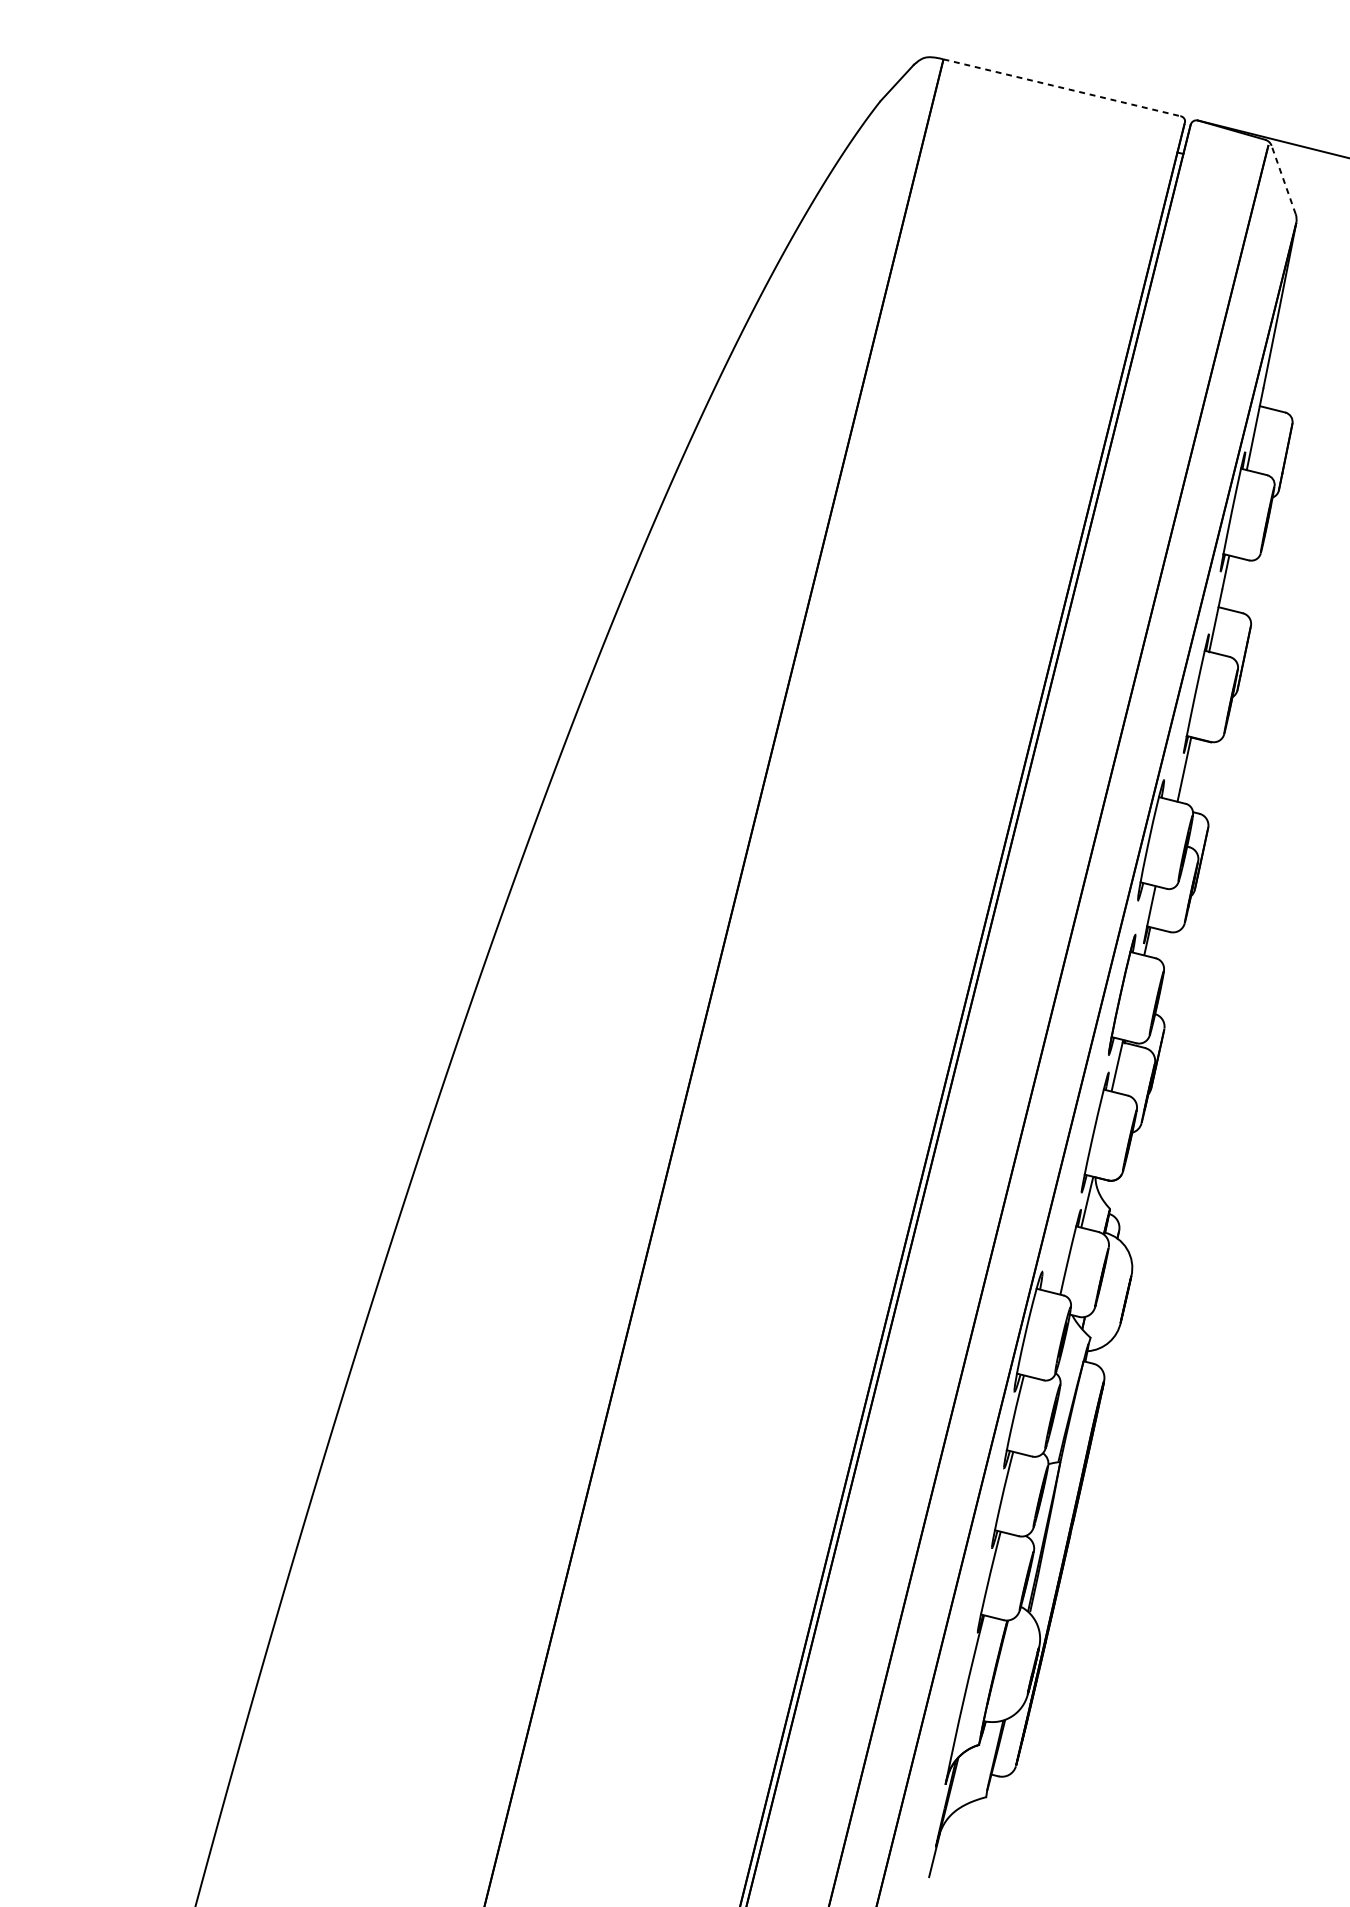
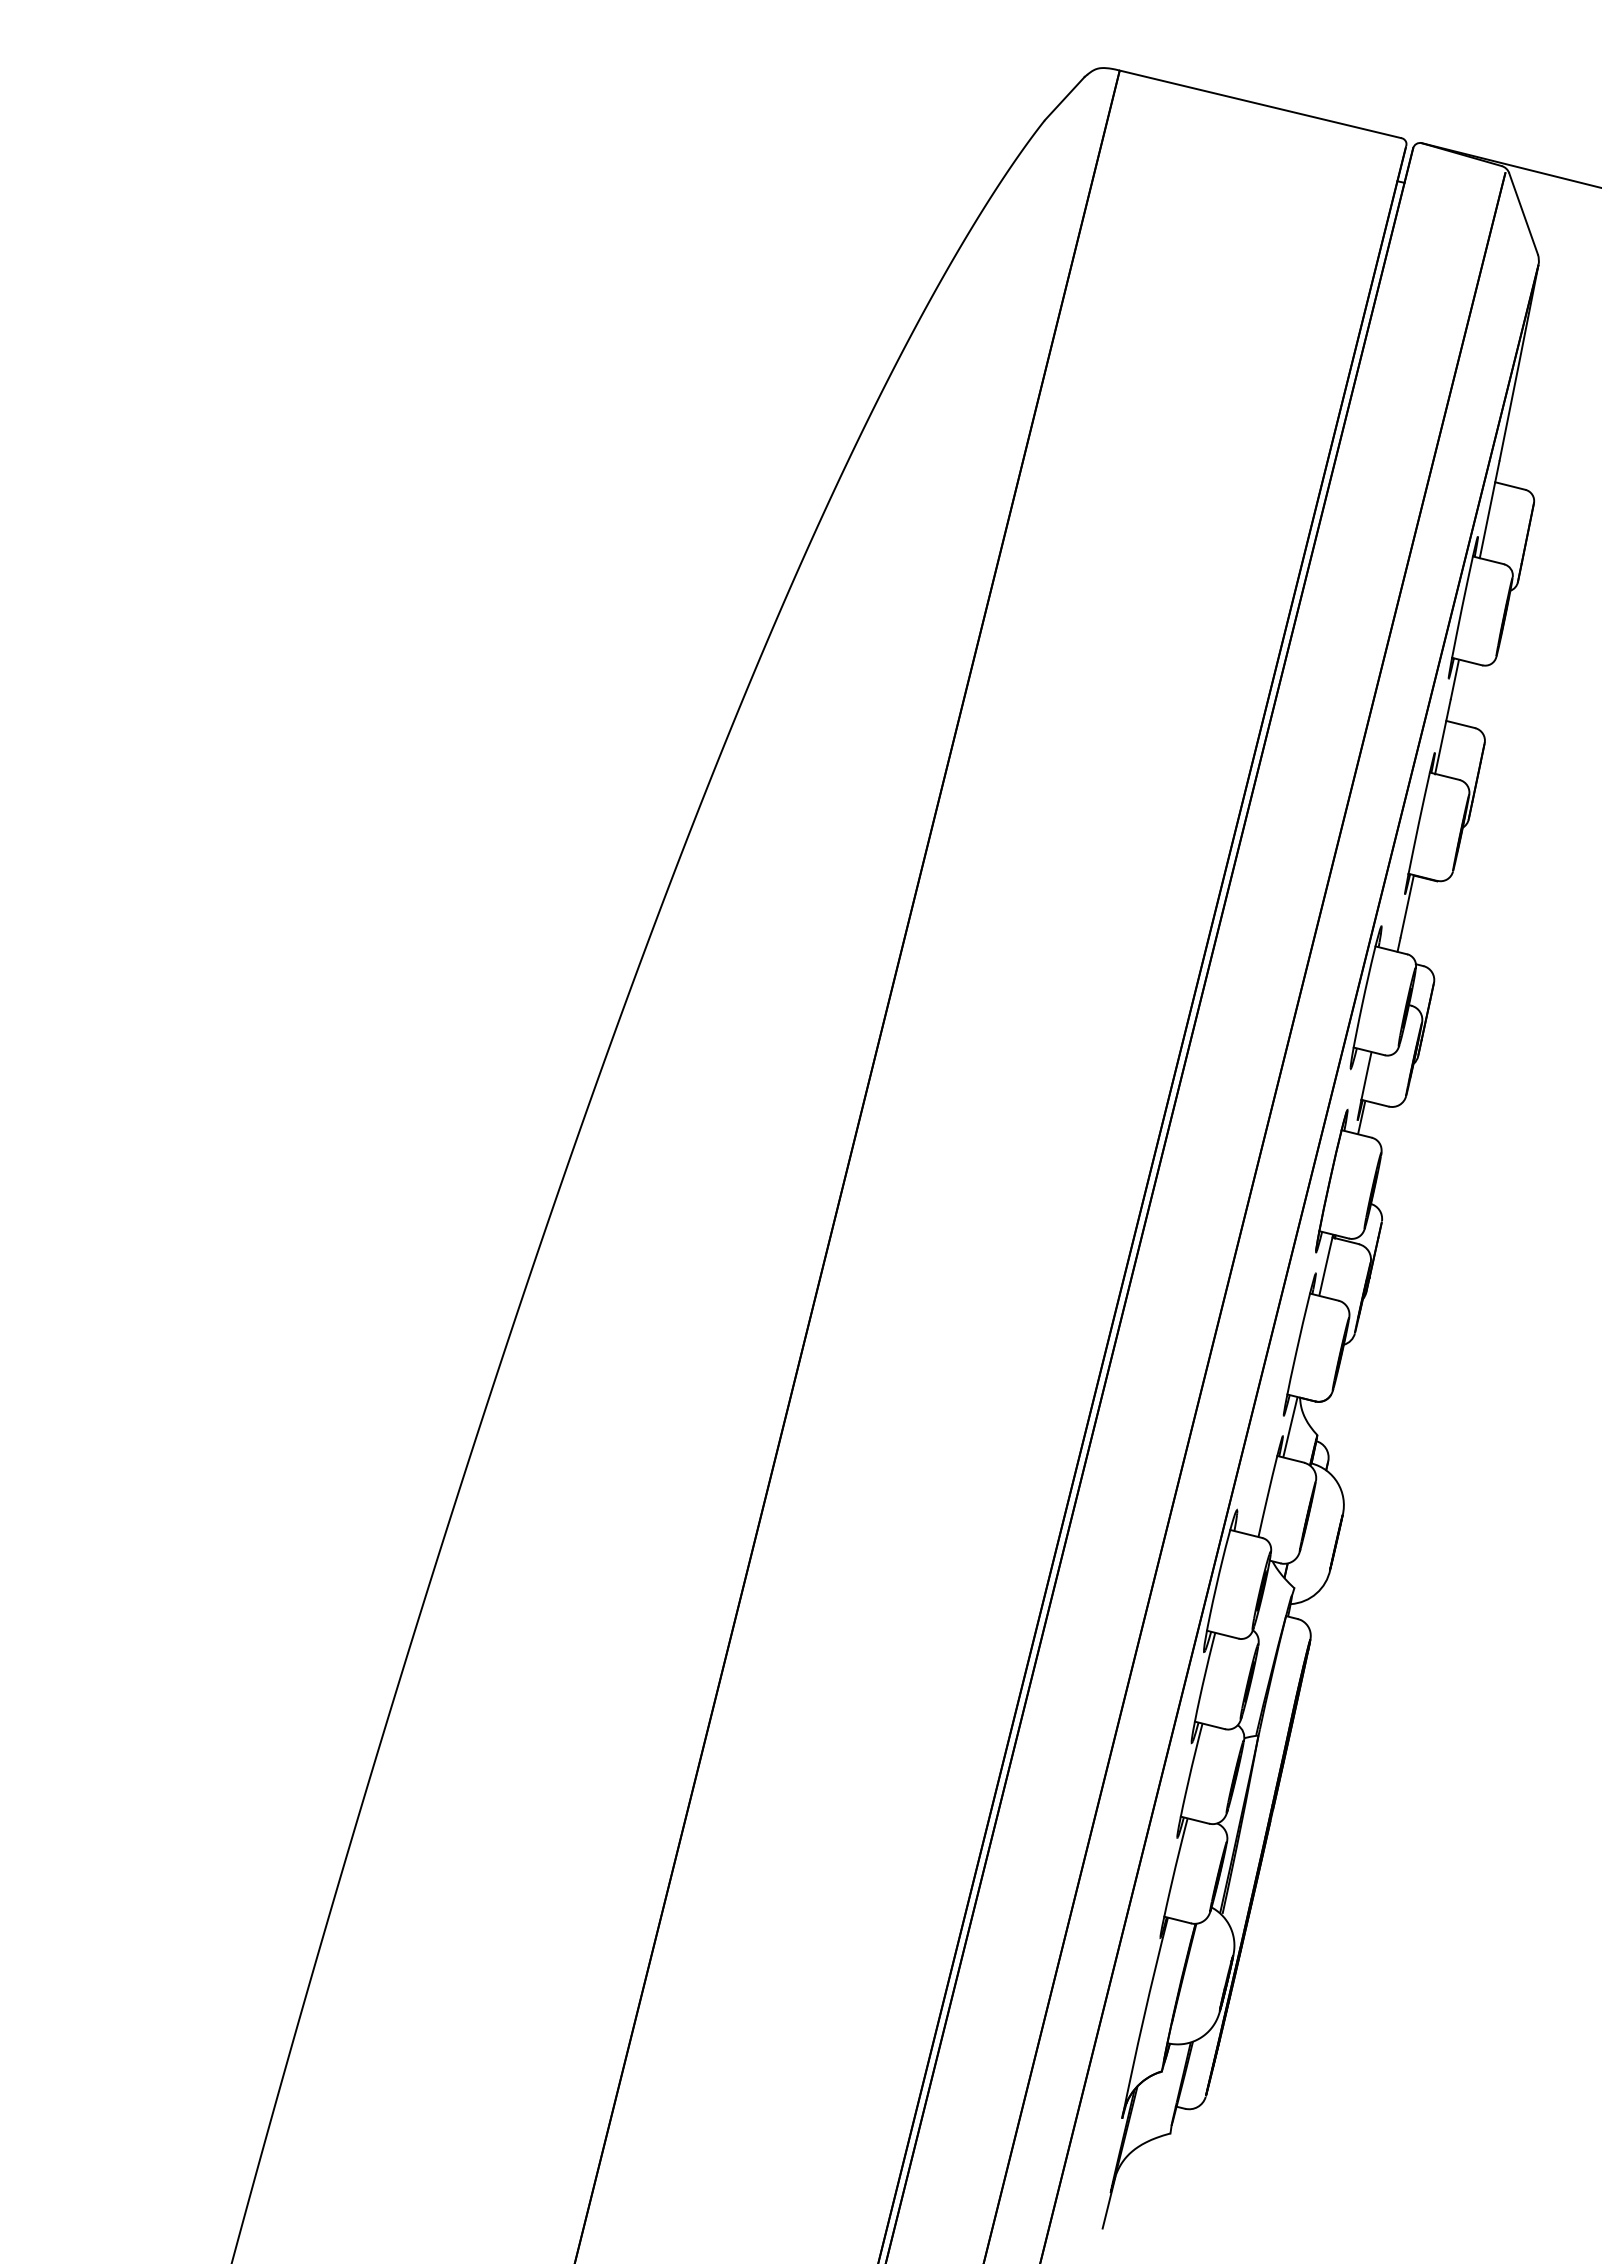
line: (1062, 87) -> (1260, 104), dashed -> solid
line: (1283, 179) -> (1523, 213), dashed -> solid

